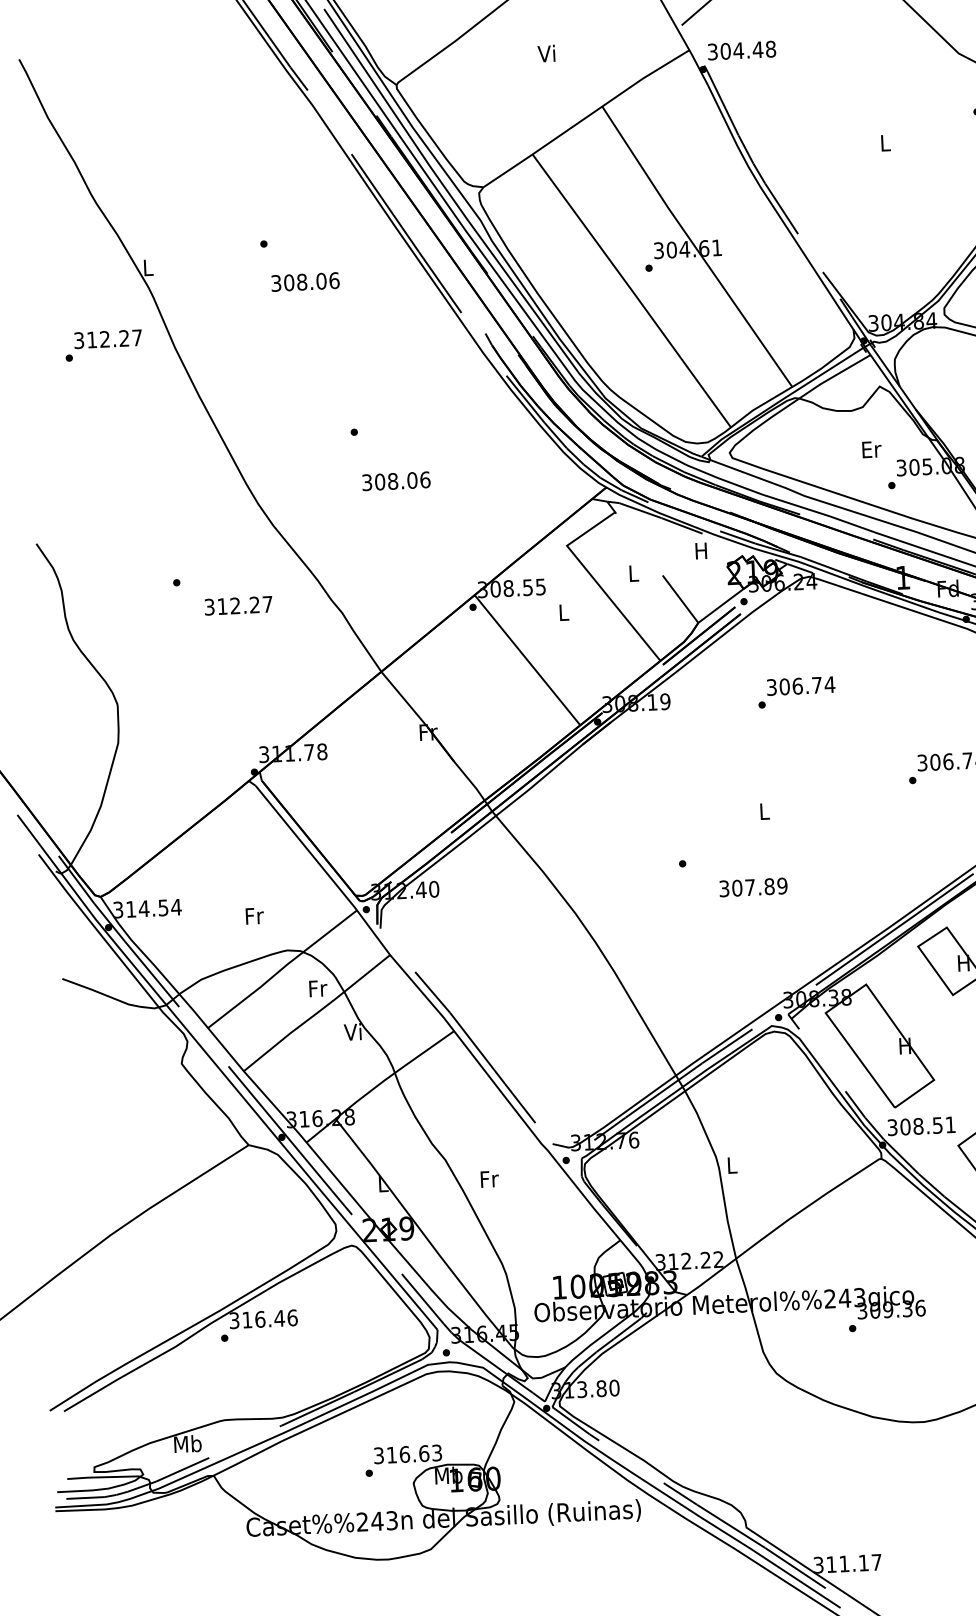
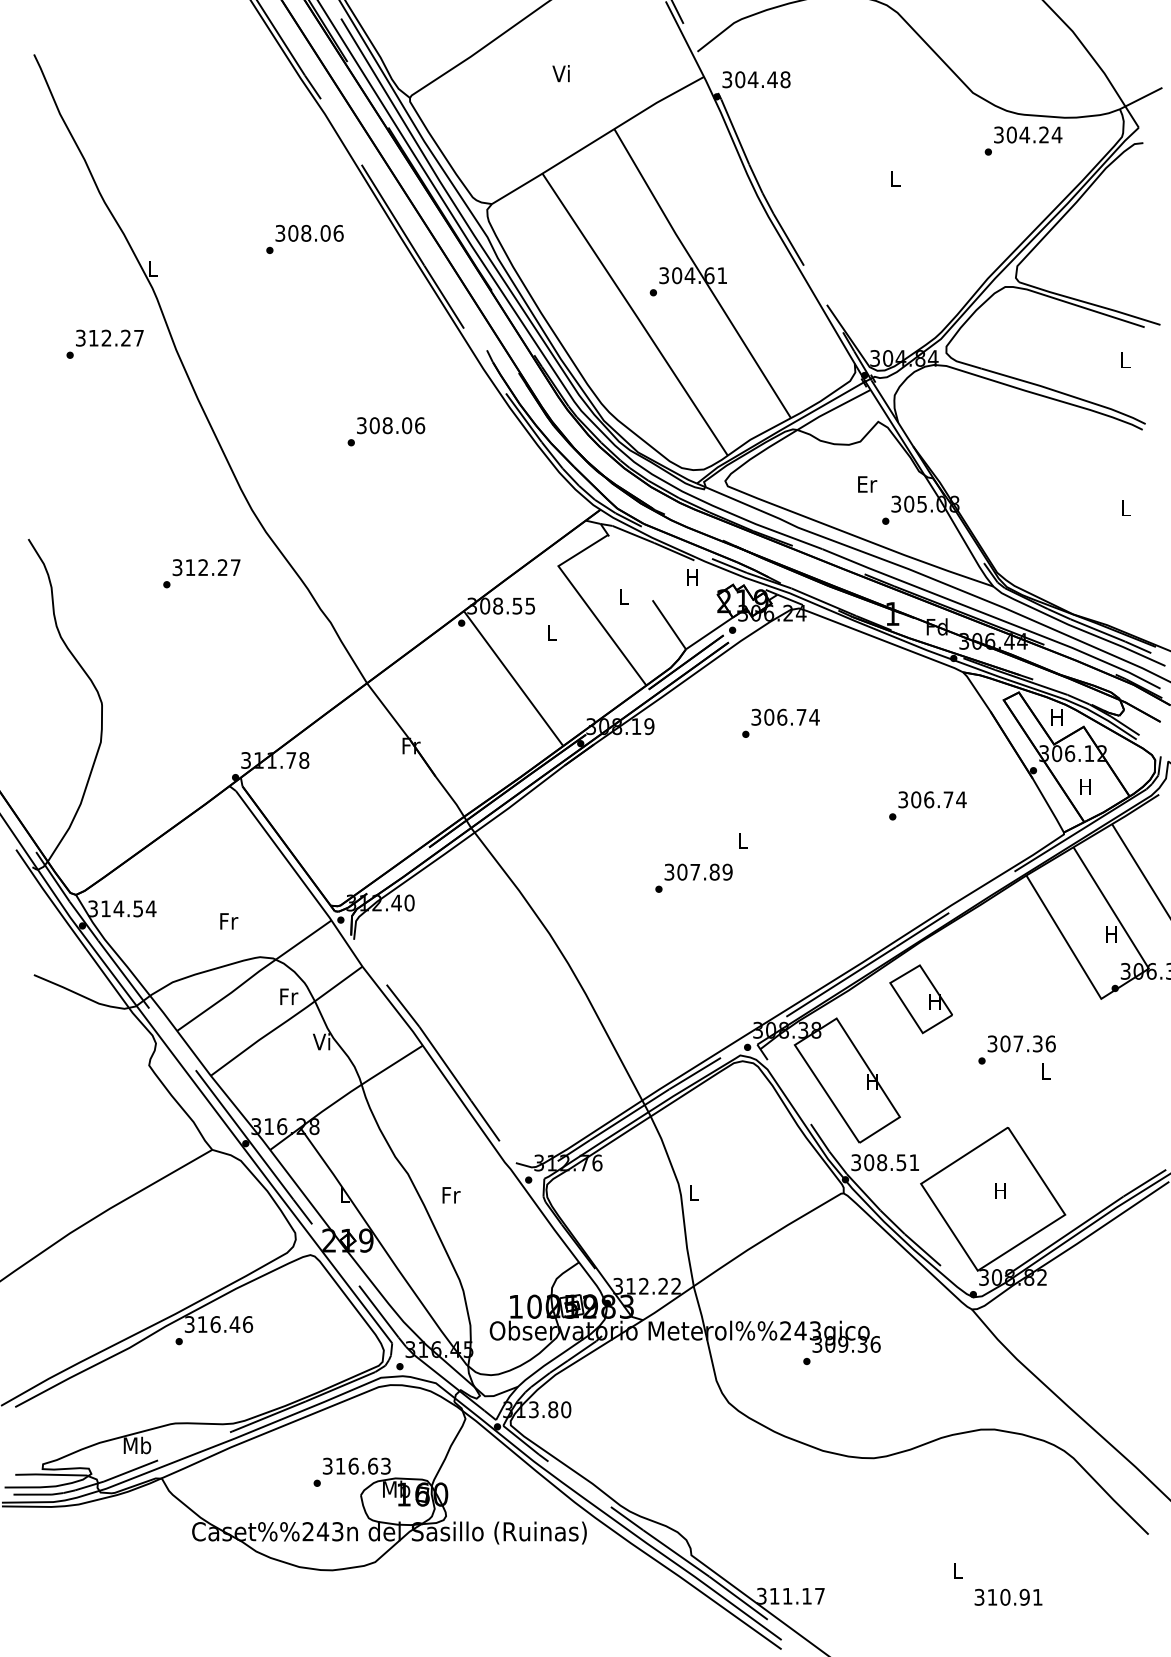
text: (305, 282) -> (309, 233), moved
text: (396, 481) -> (391, 425), moved
text: (238, 605) -> (206, 567), moved
text: (753, 886) -> (698, 871), moved

